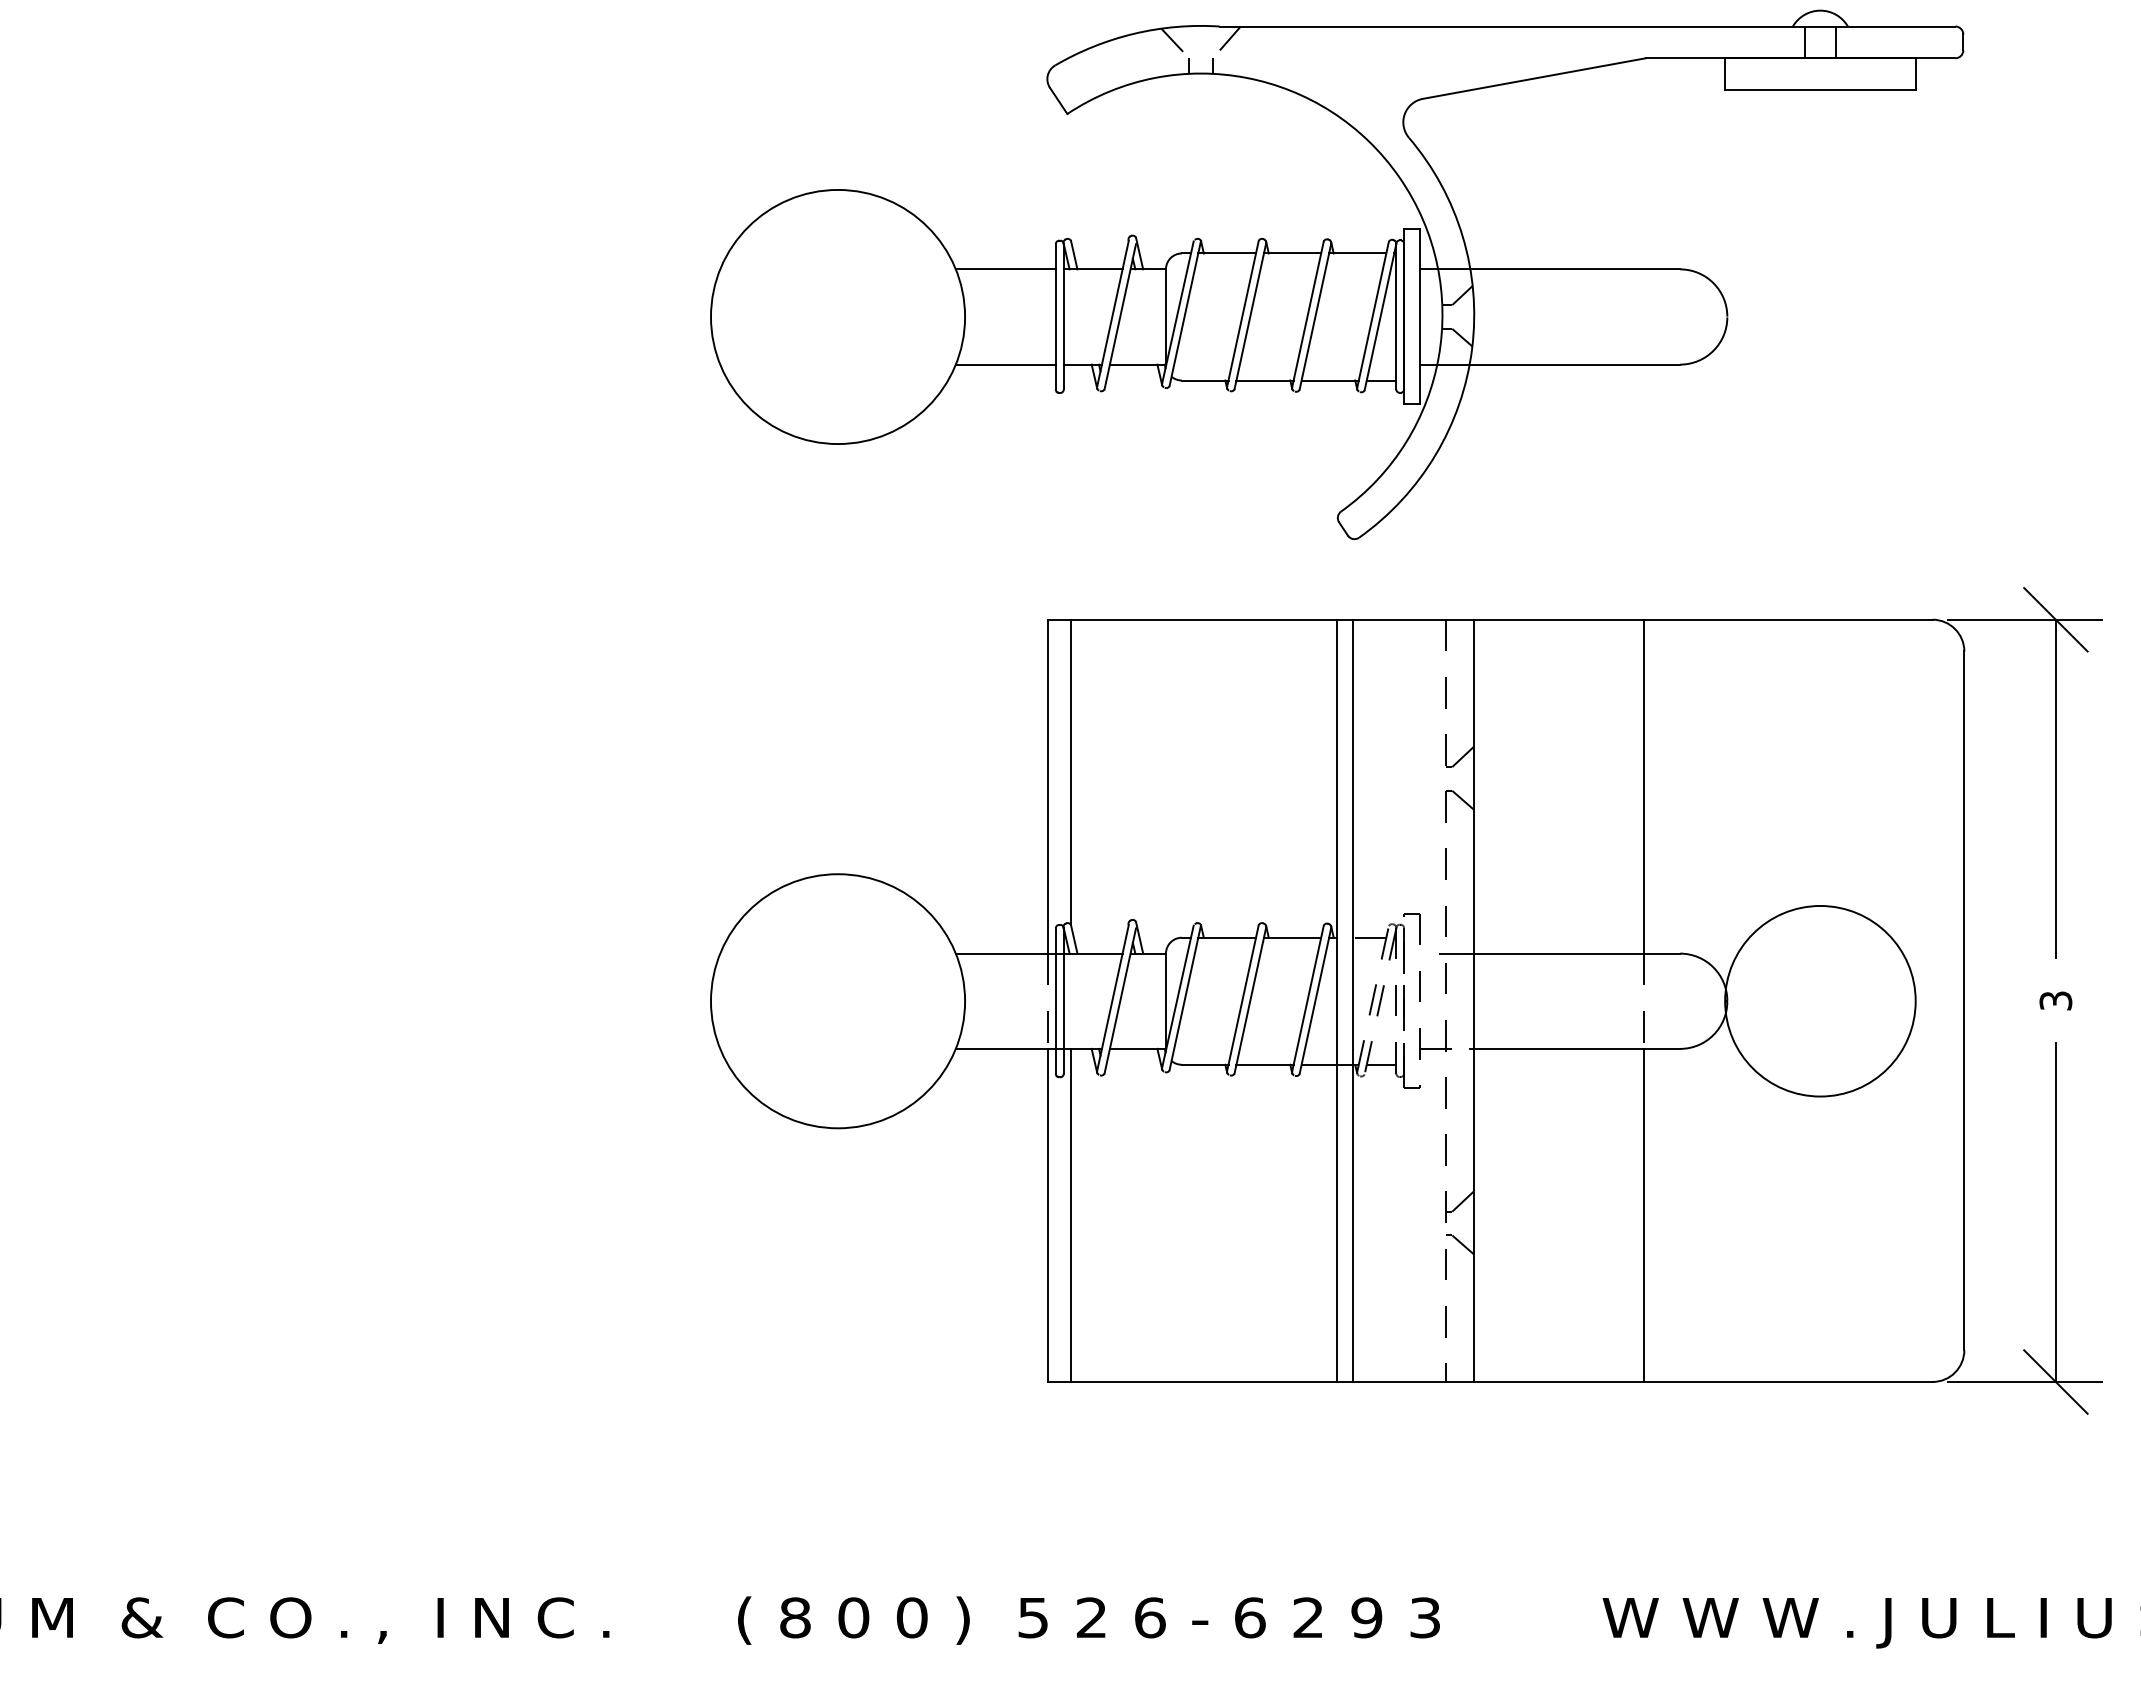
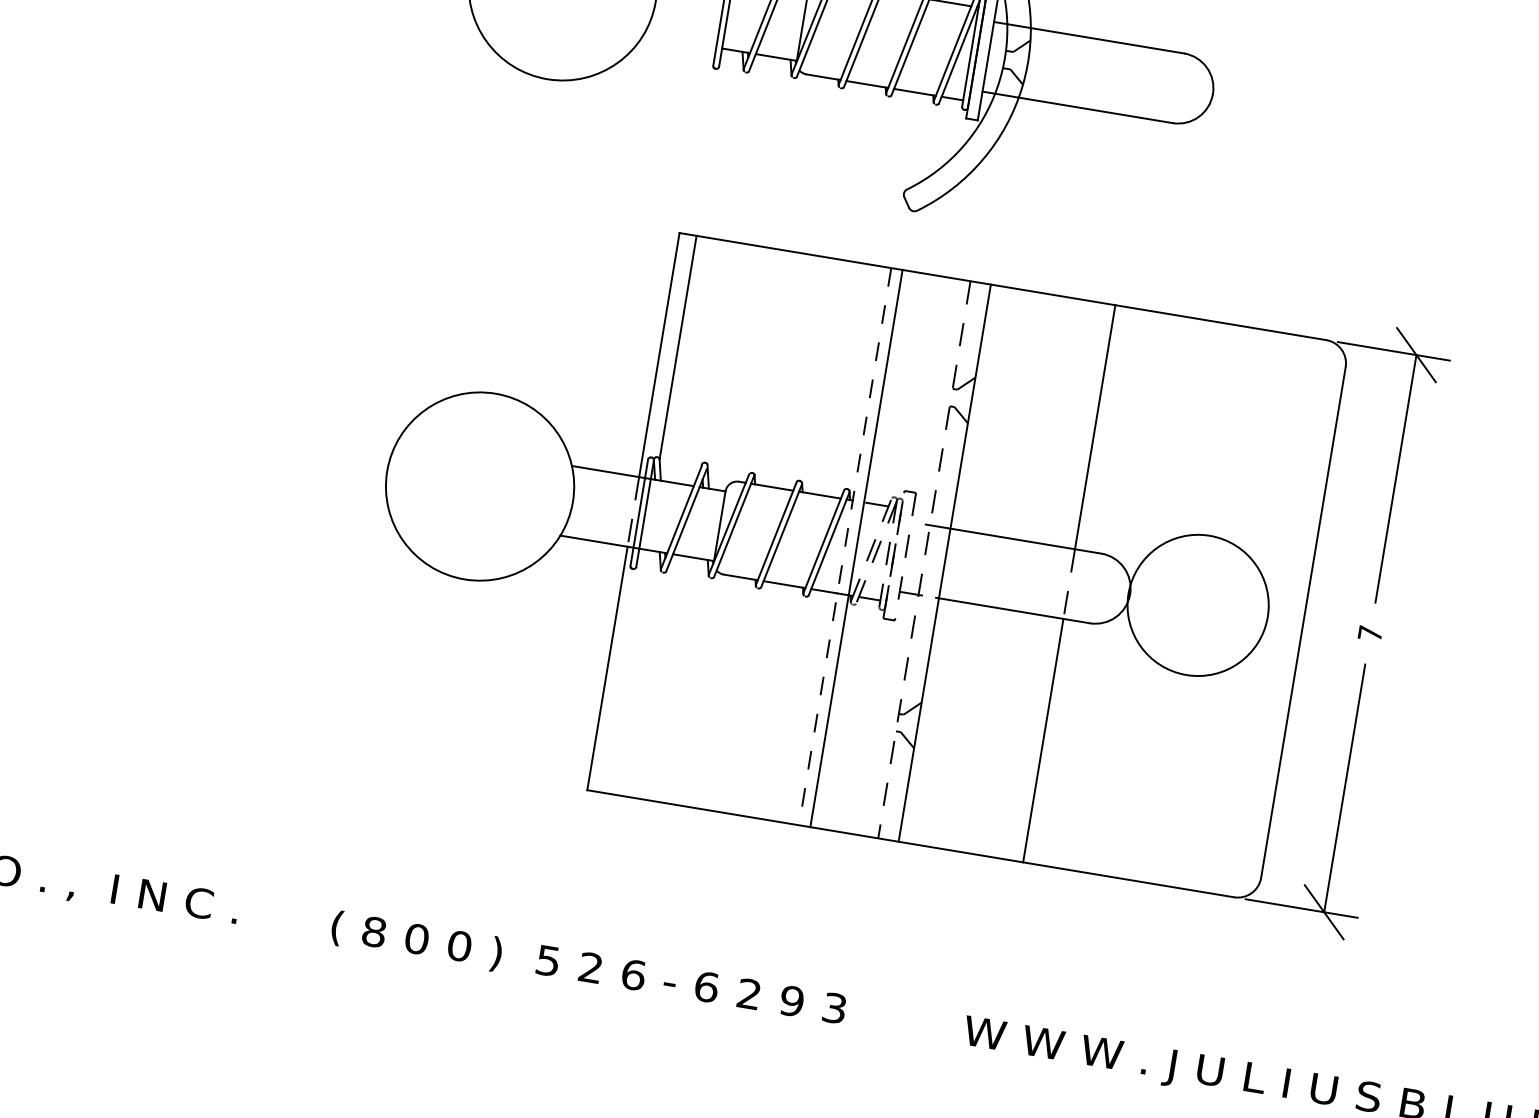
line: (1005, 364) -> (679, 41), removed
text: (2055, 1000) -> (1370, 633), 3 -> 7
line: (1337, 1001) -> (845, 547), solid -> dashed
line: (1071, 1214) -> (624, 670), removed

